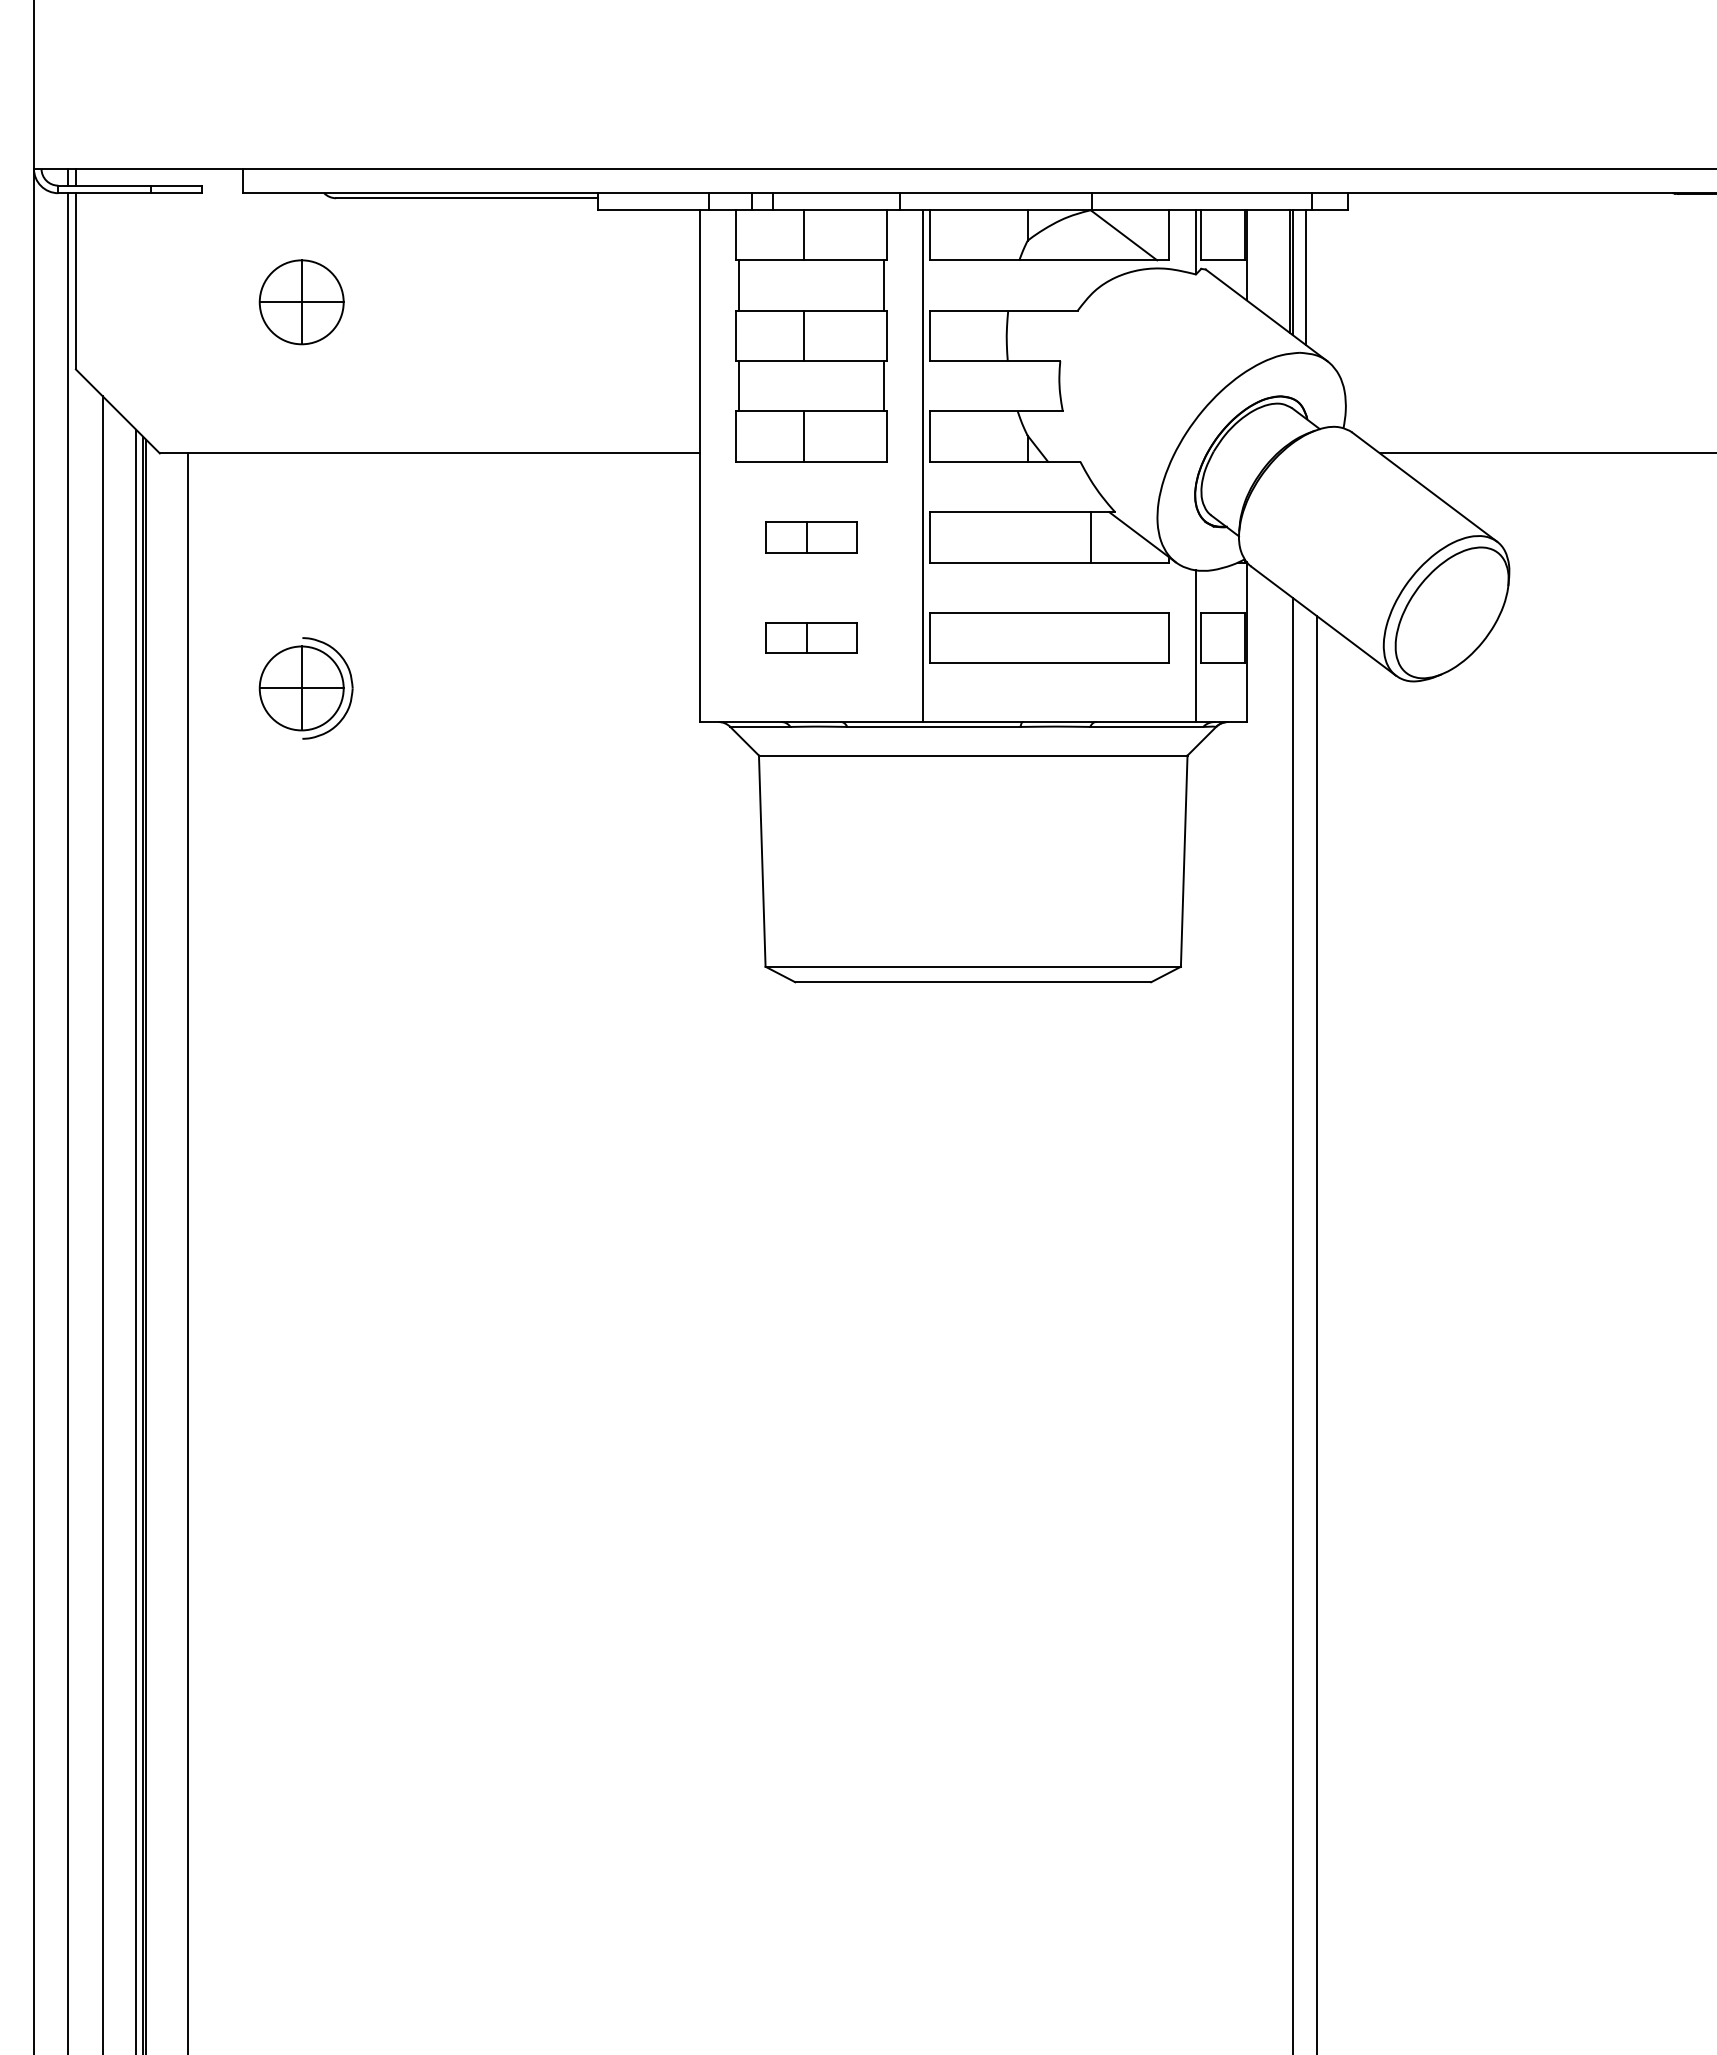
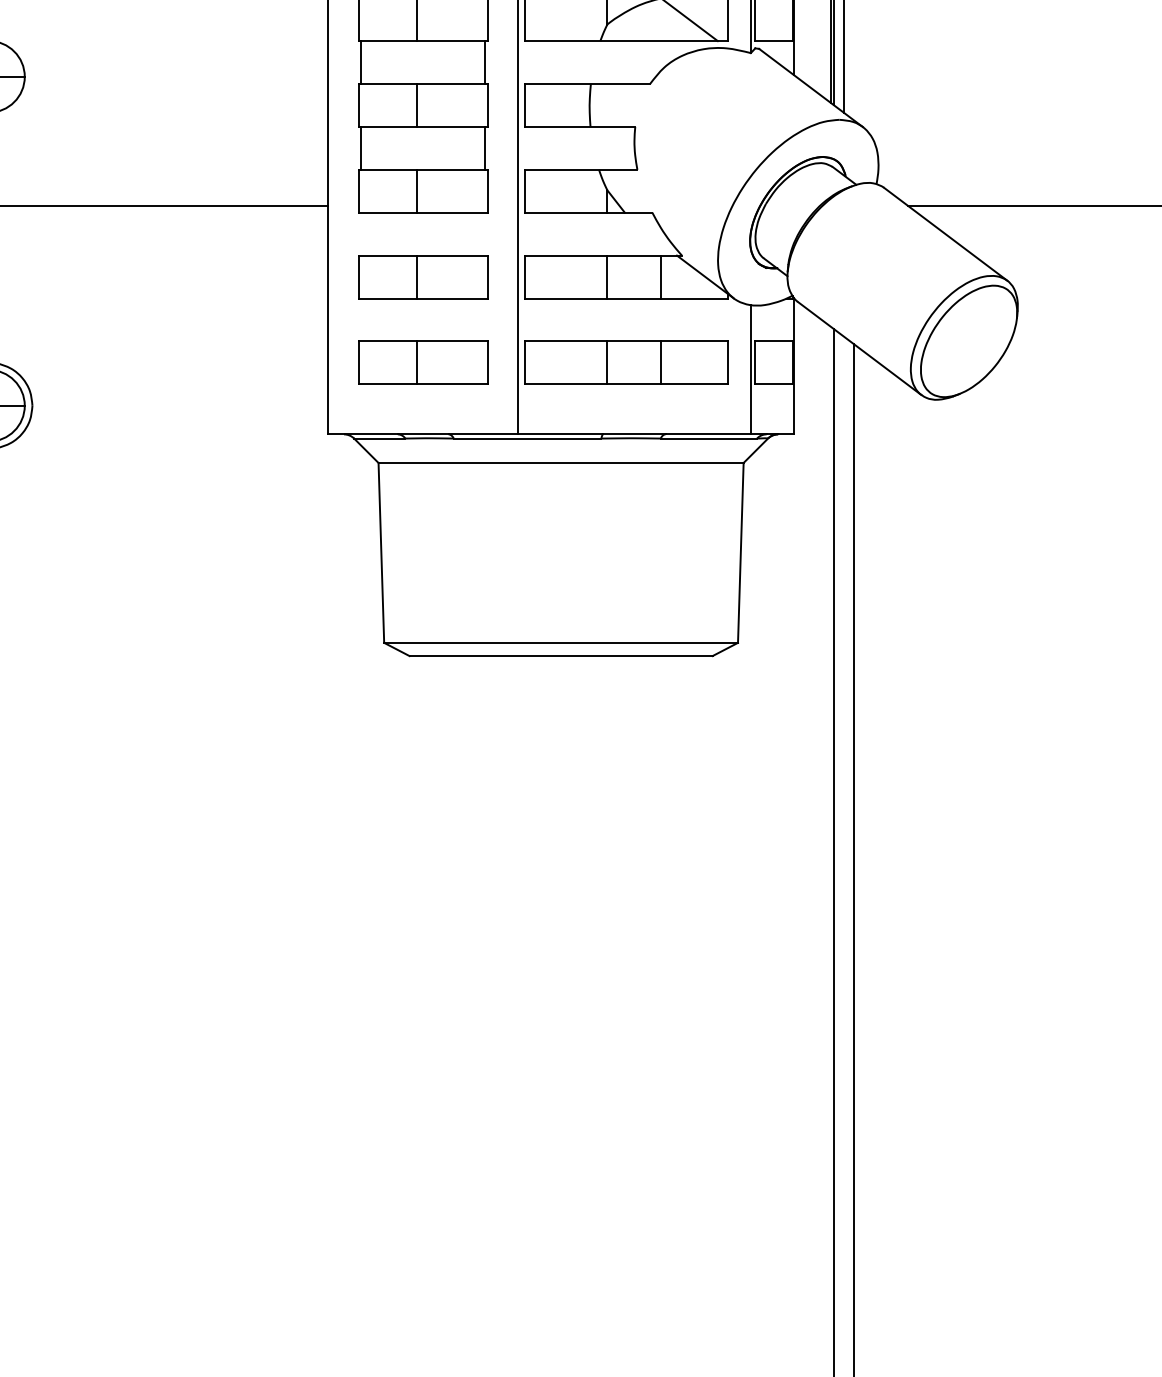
part: (811, 537) -> (423, 277), size x1.67
line: (1027, 537) -> (607, 277), added
part: (811, 637) -> (423, 362), size x1.67
line: (1027, 637) -> (607, 362), added
line: (1090, 637) -> (660, 362), added

